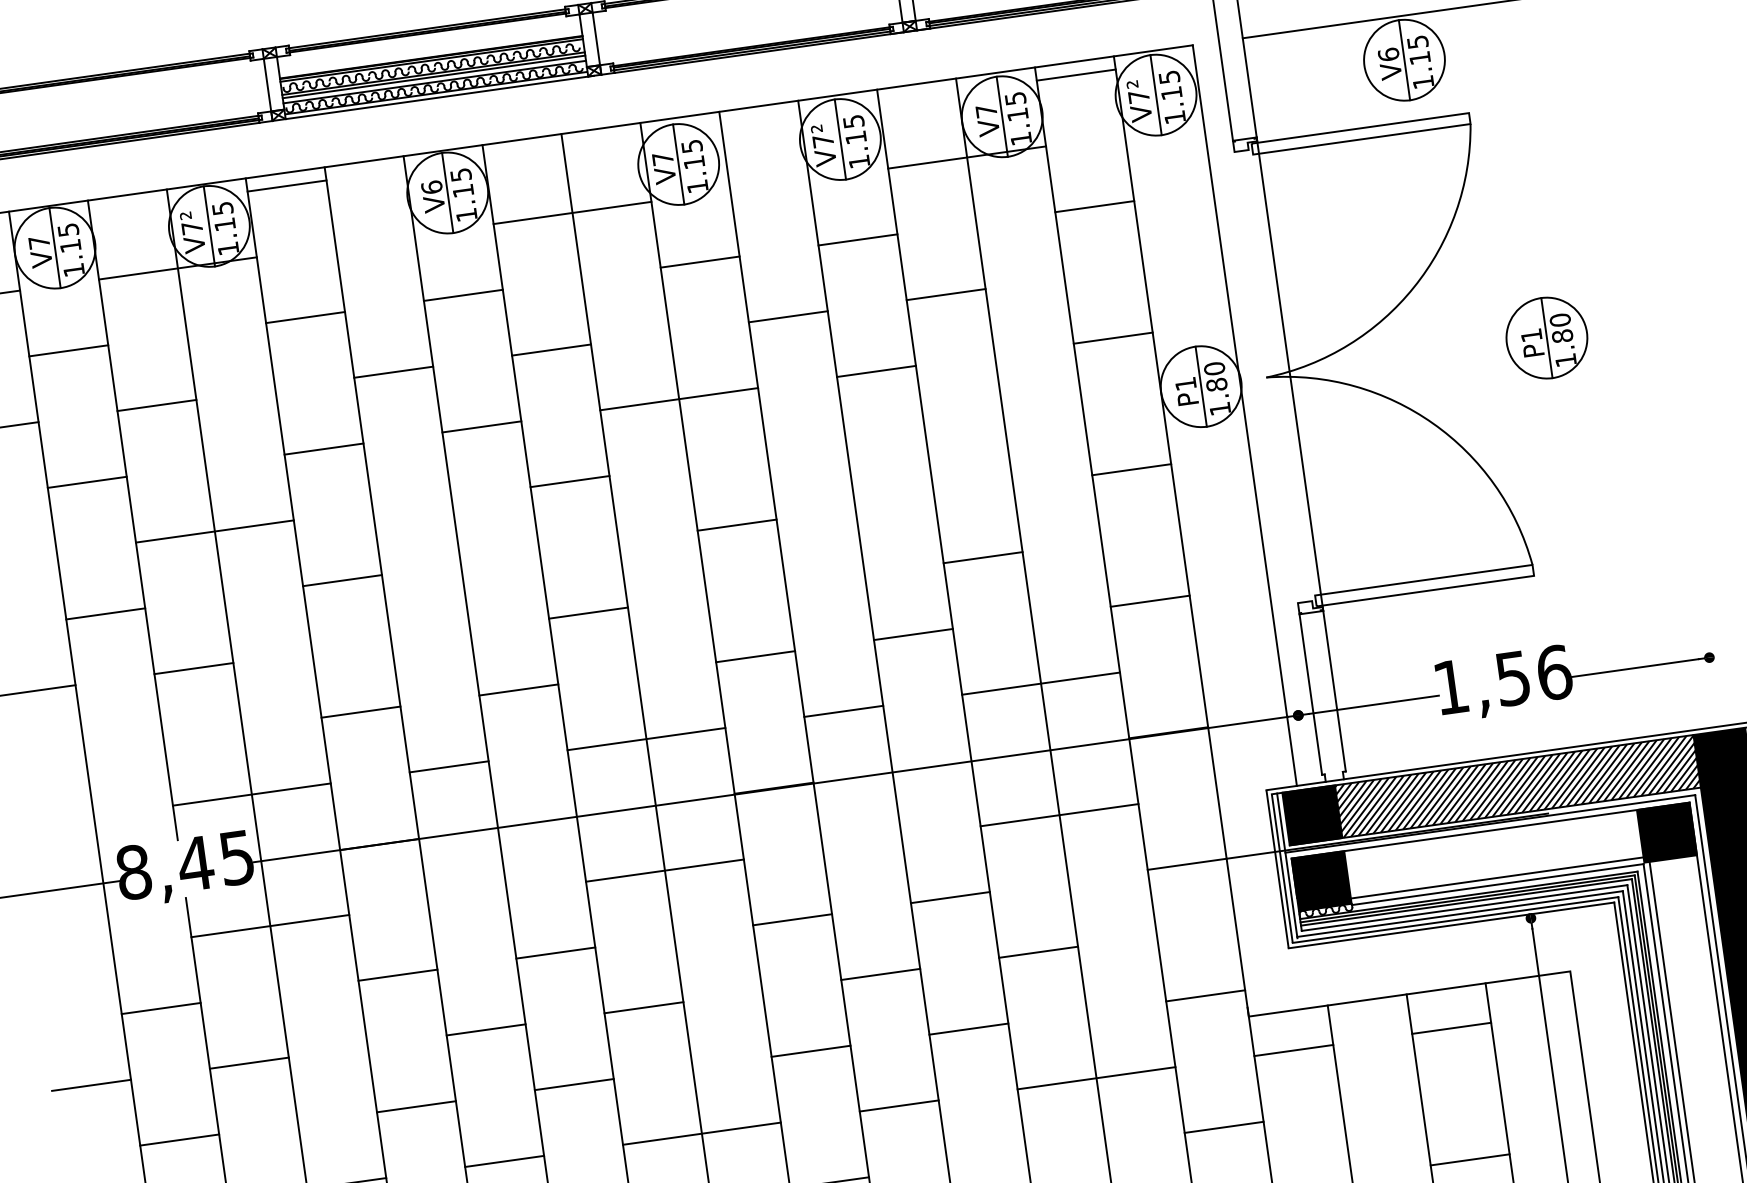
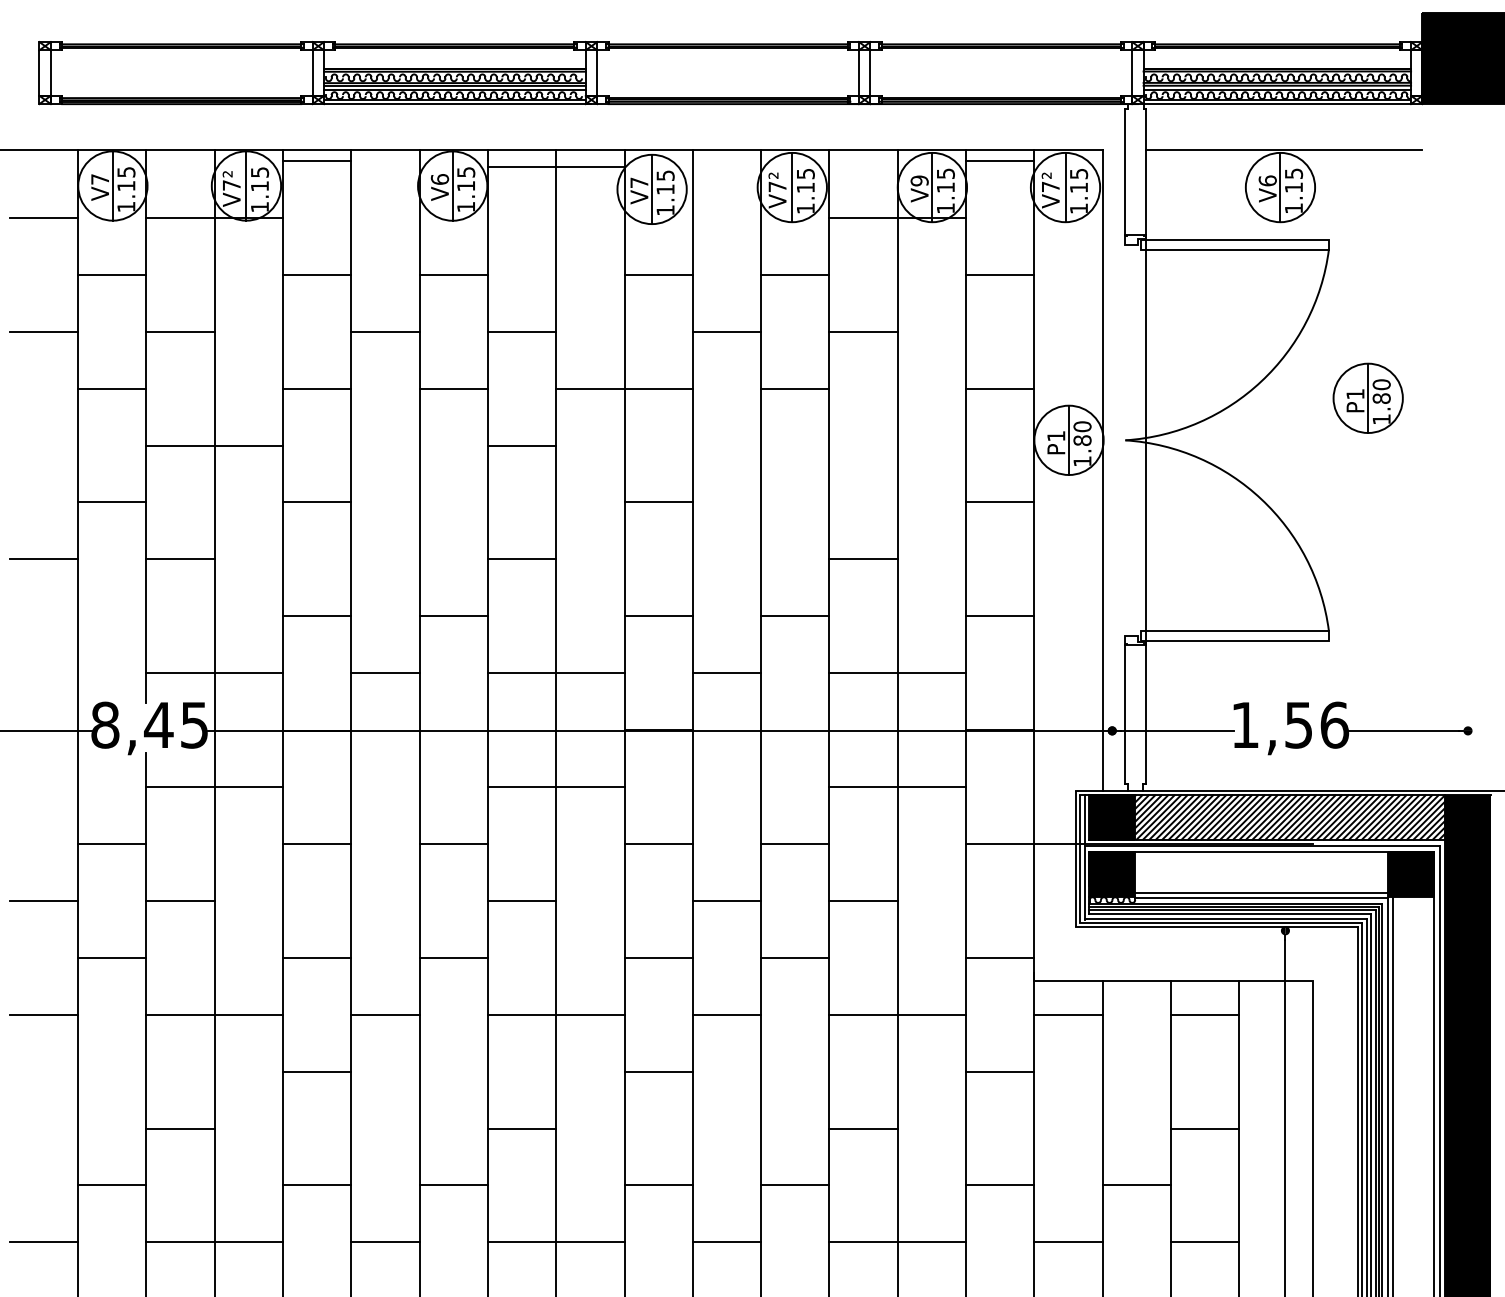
text: (986, 110) -> (919, 180), V7 -> V9
line: (571, 212) -> (555, 166), moved
part: (1545, 337) -> (1367, 397), moved
line: (486, 1029) -> (385, 900), removed

